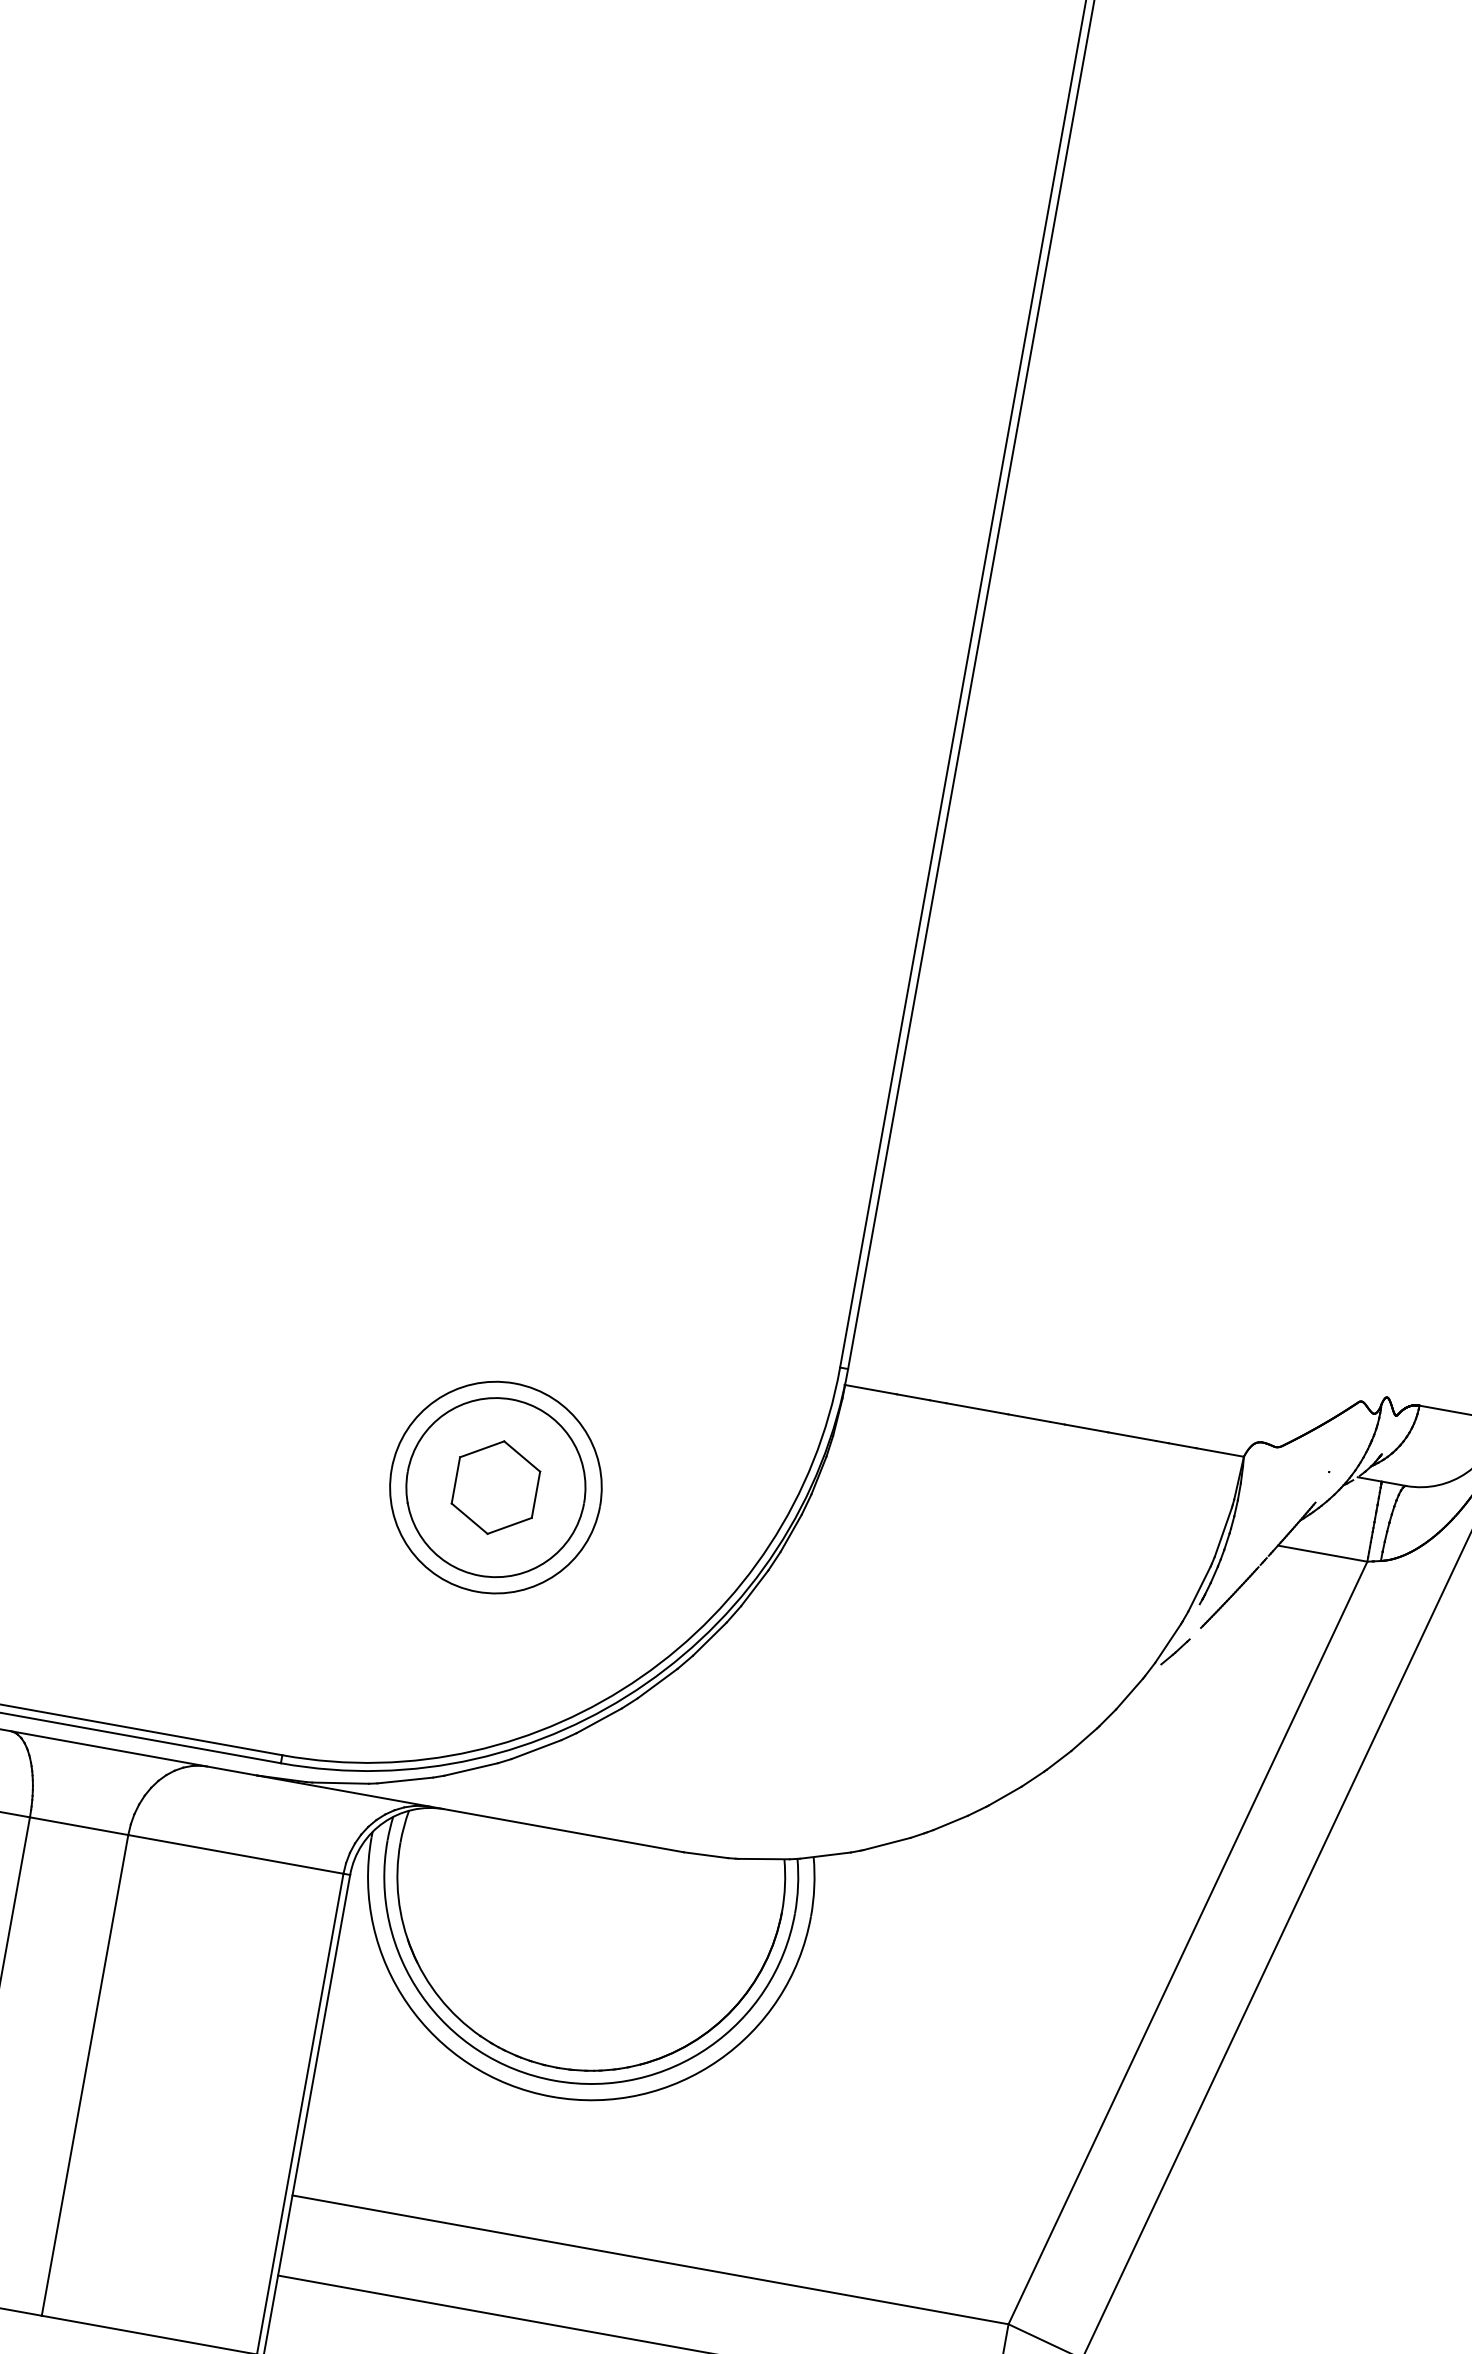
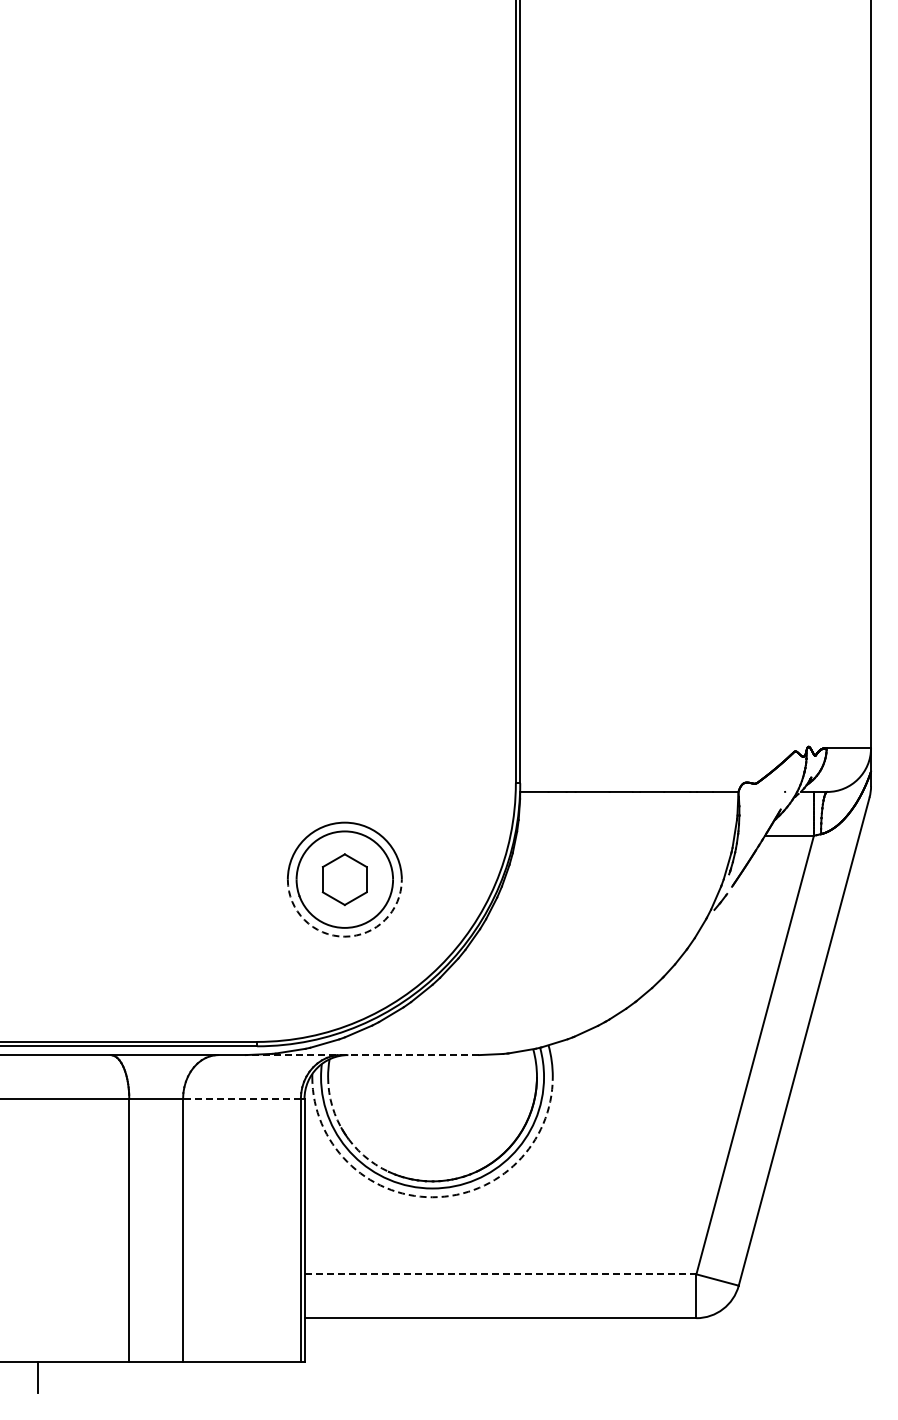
arc: (476, 1591) -> (344, 936), solid -> dashed
line: (470, 1814) -> (362, 1055), solid -> dashed
line: (235, 1853) -> (241, 1098), solid -> dashed
arc: (411, 1951) -> (344, 1133), solid -> dashed
arc: (551, 2097) -> (432, 1197), solid -> dashed
line: (650, 2260) -> (500, 1274), solid -> dashed

